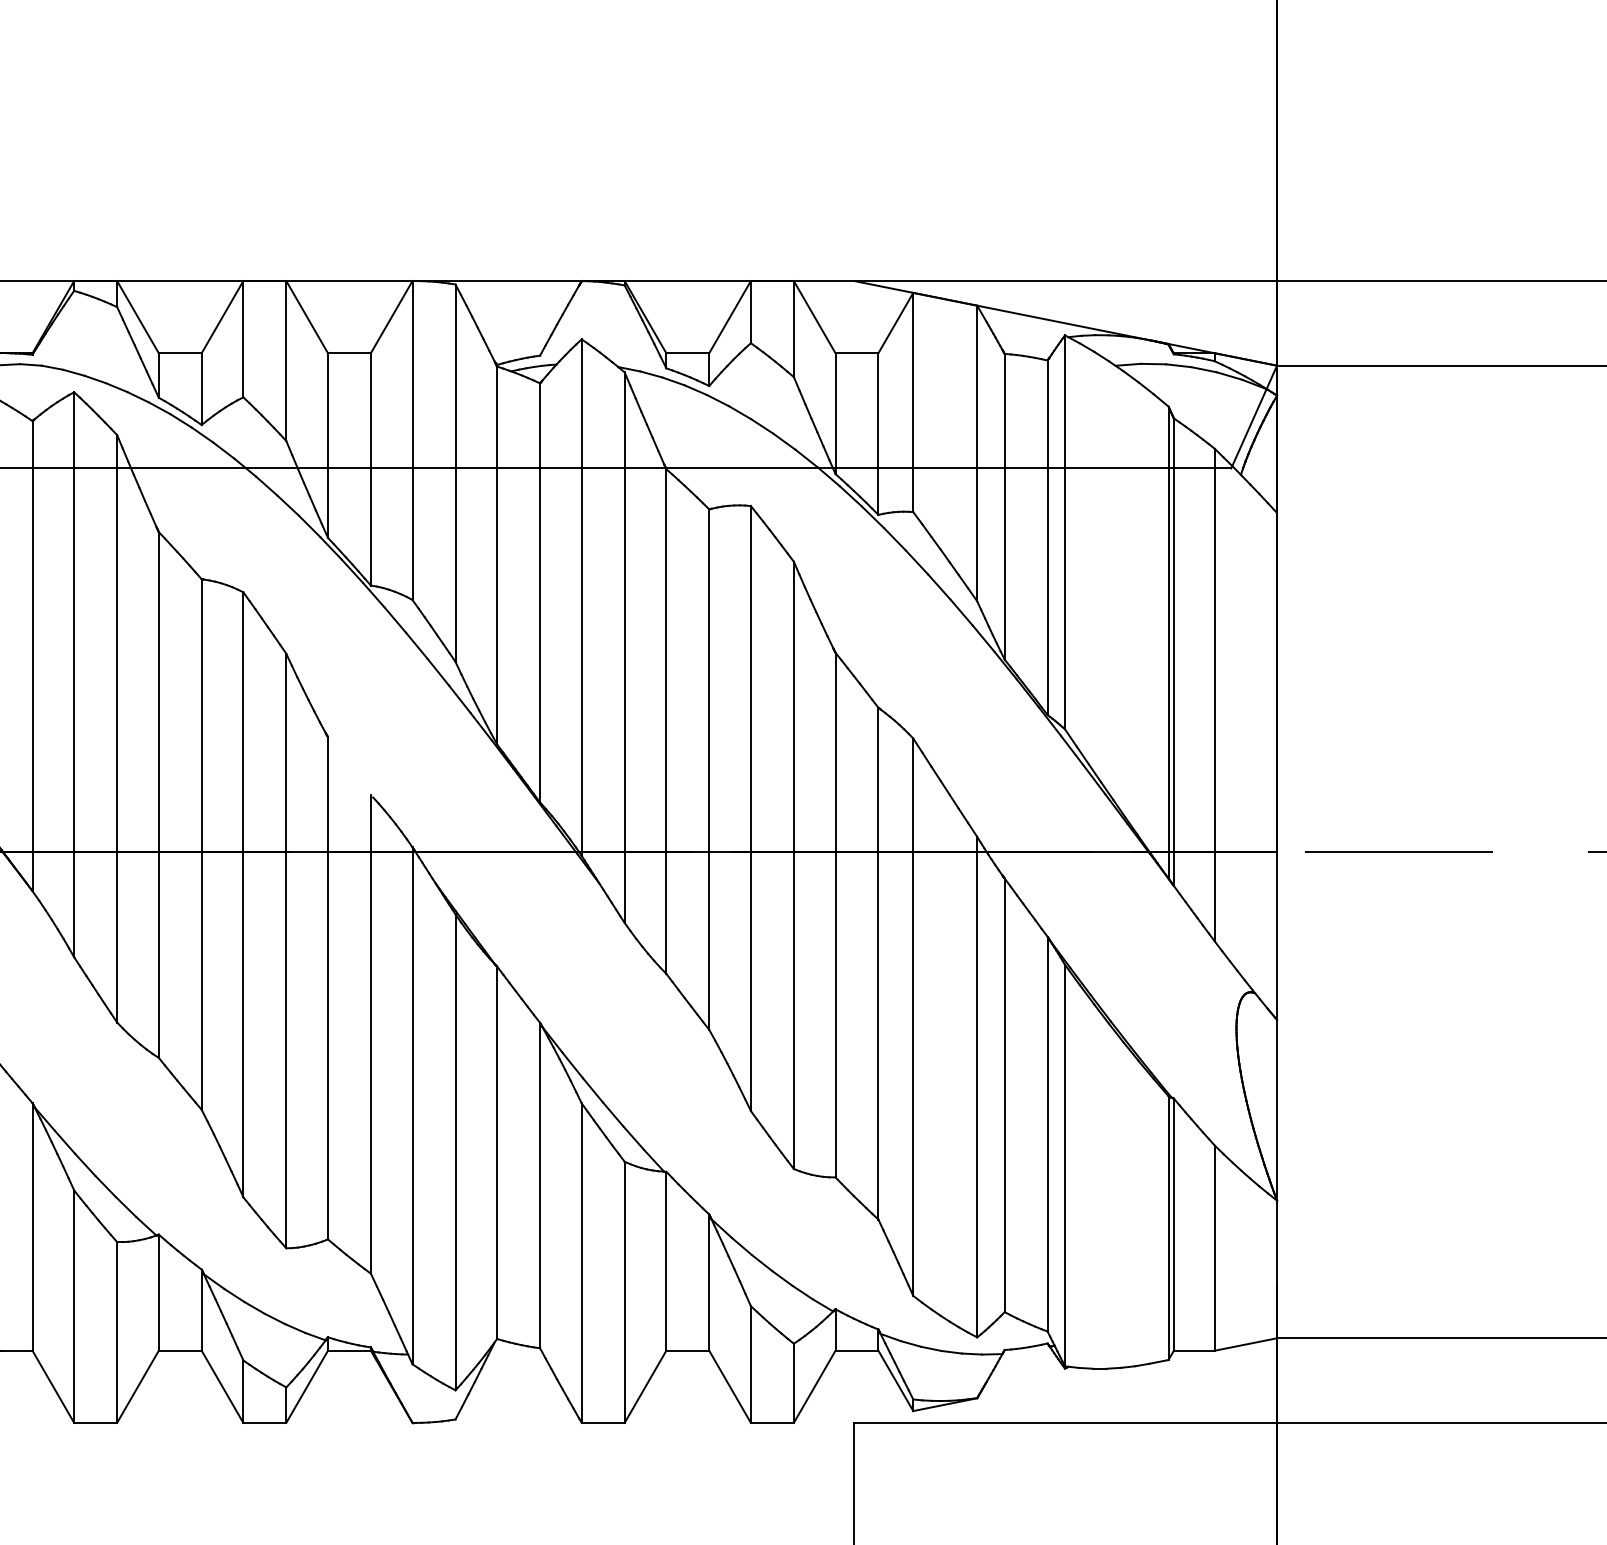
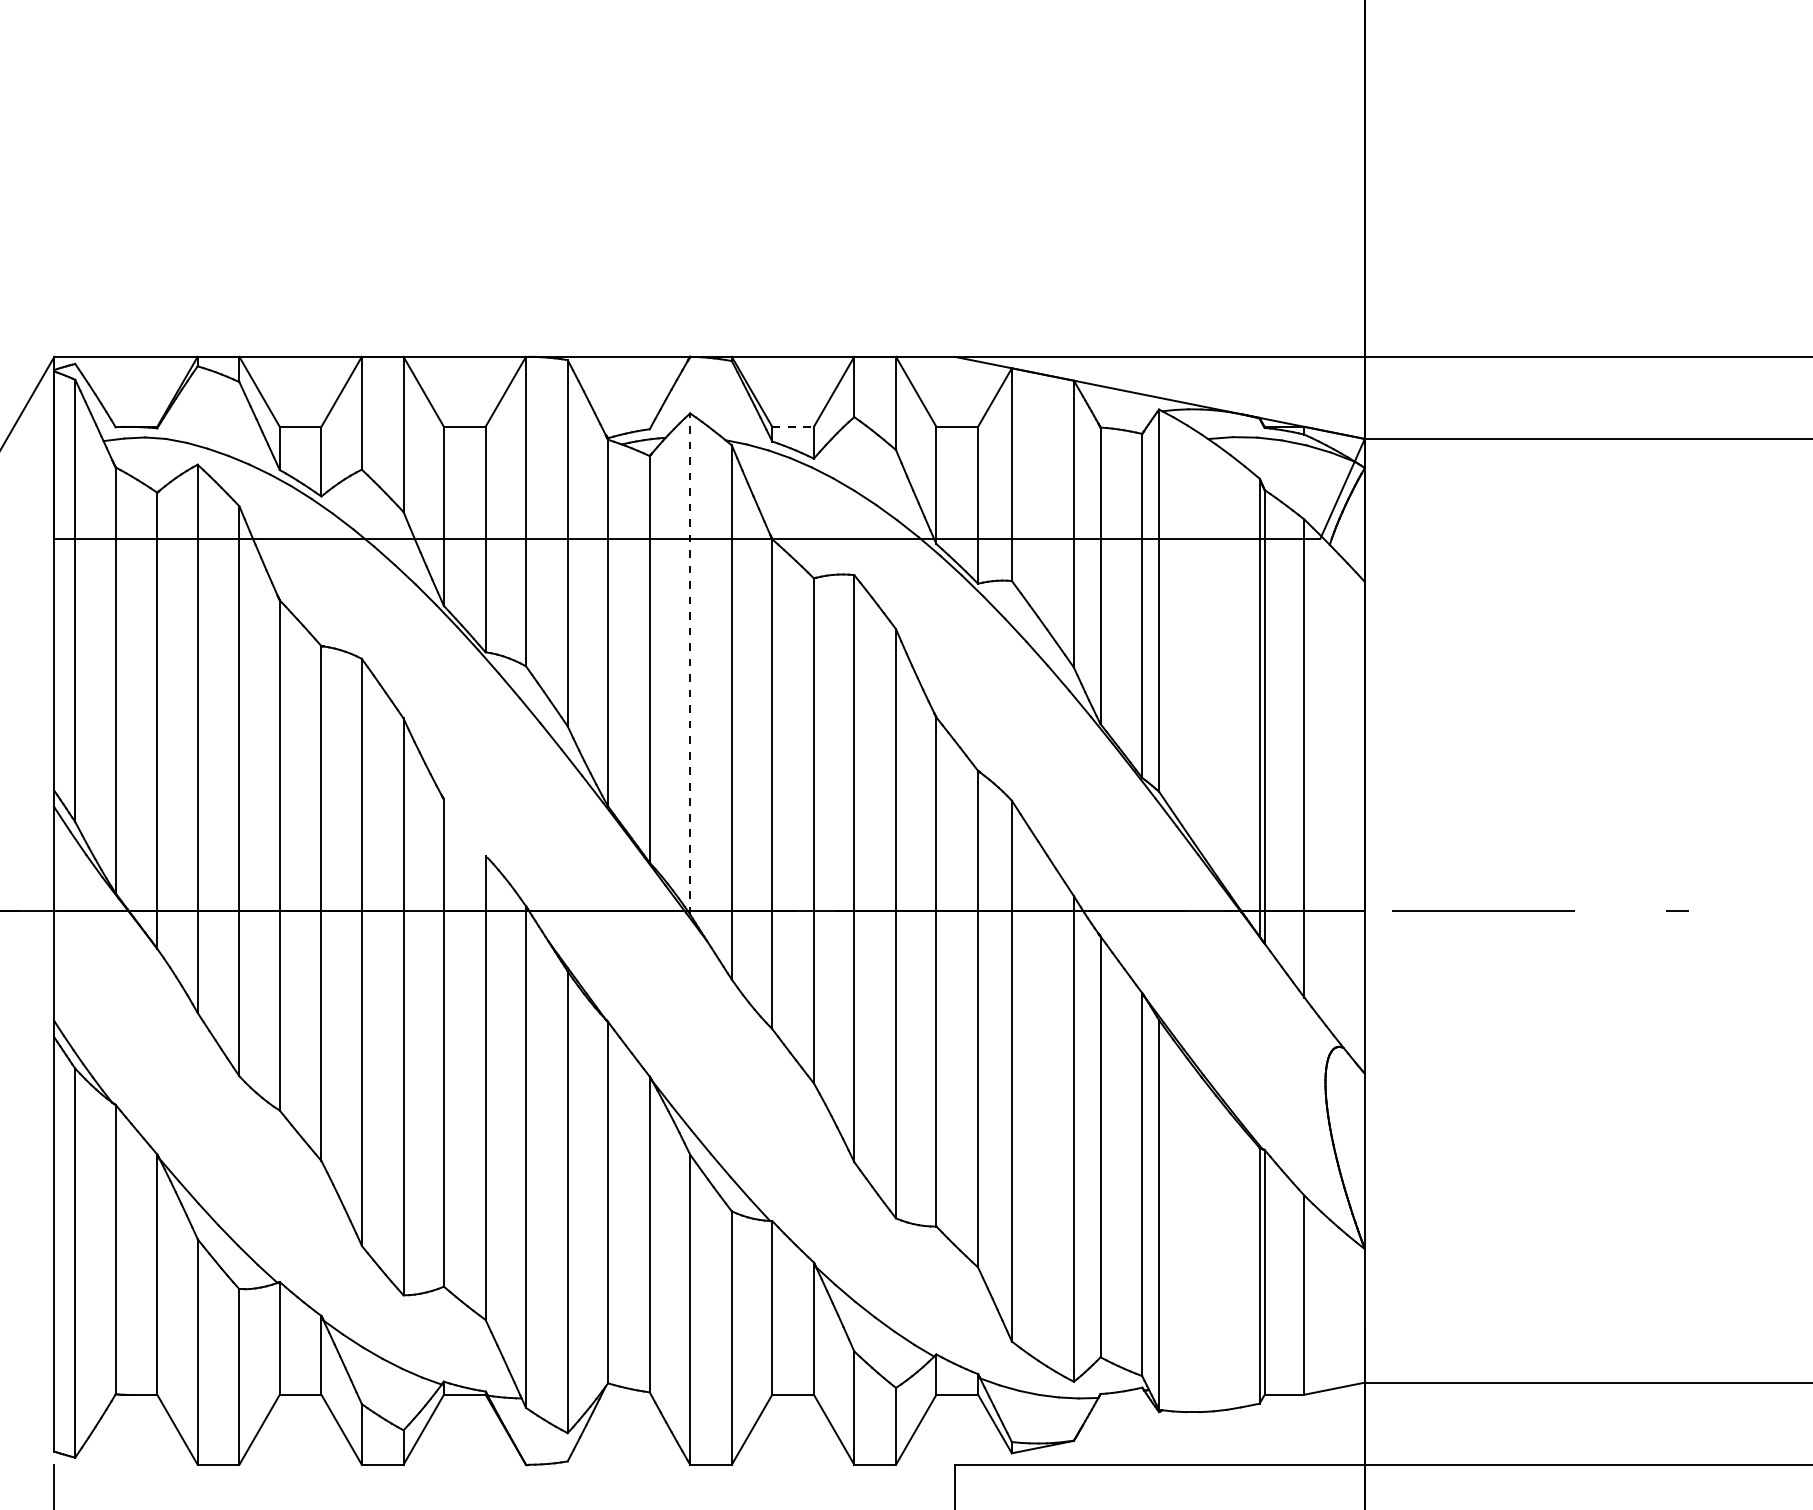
line: (688, 352) -> (793, 426), solid -> dashed
line: (582, 598) -> (690, 664), solid -> dashed

